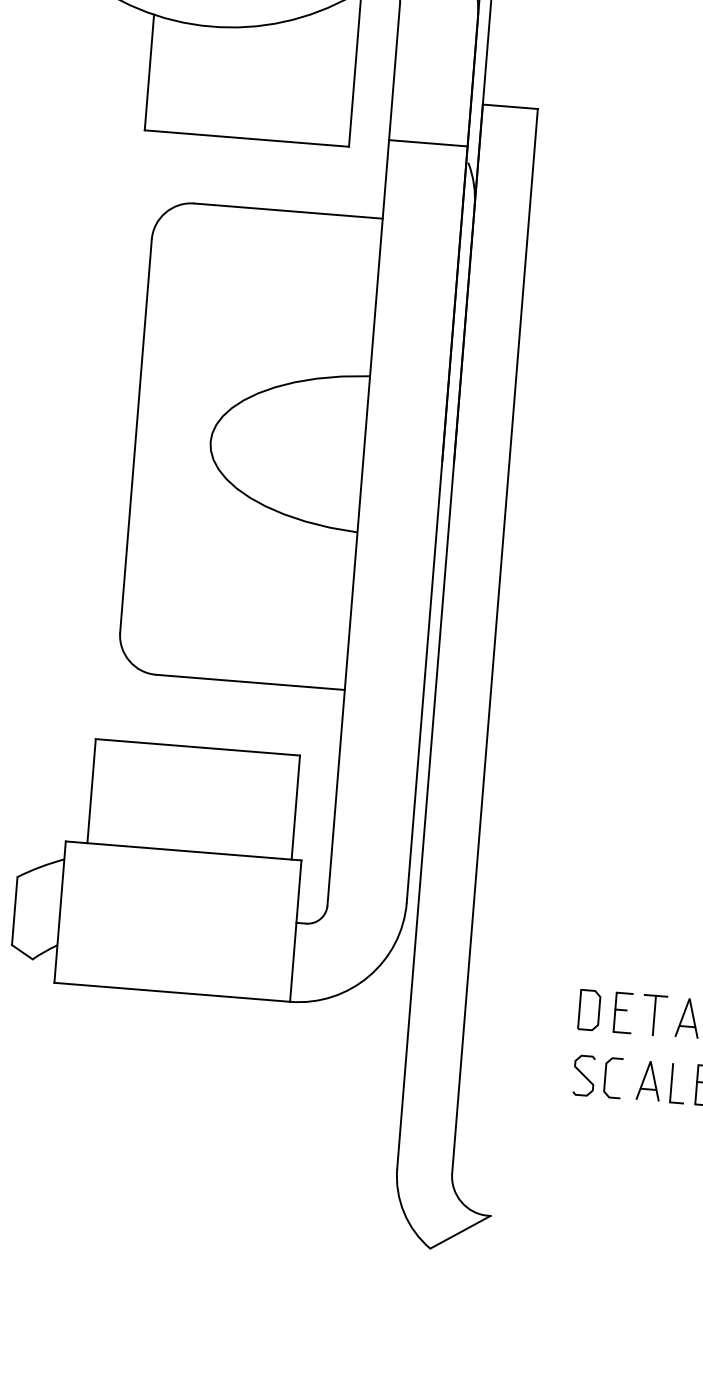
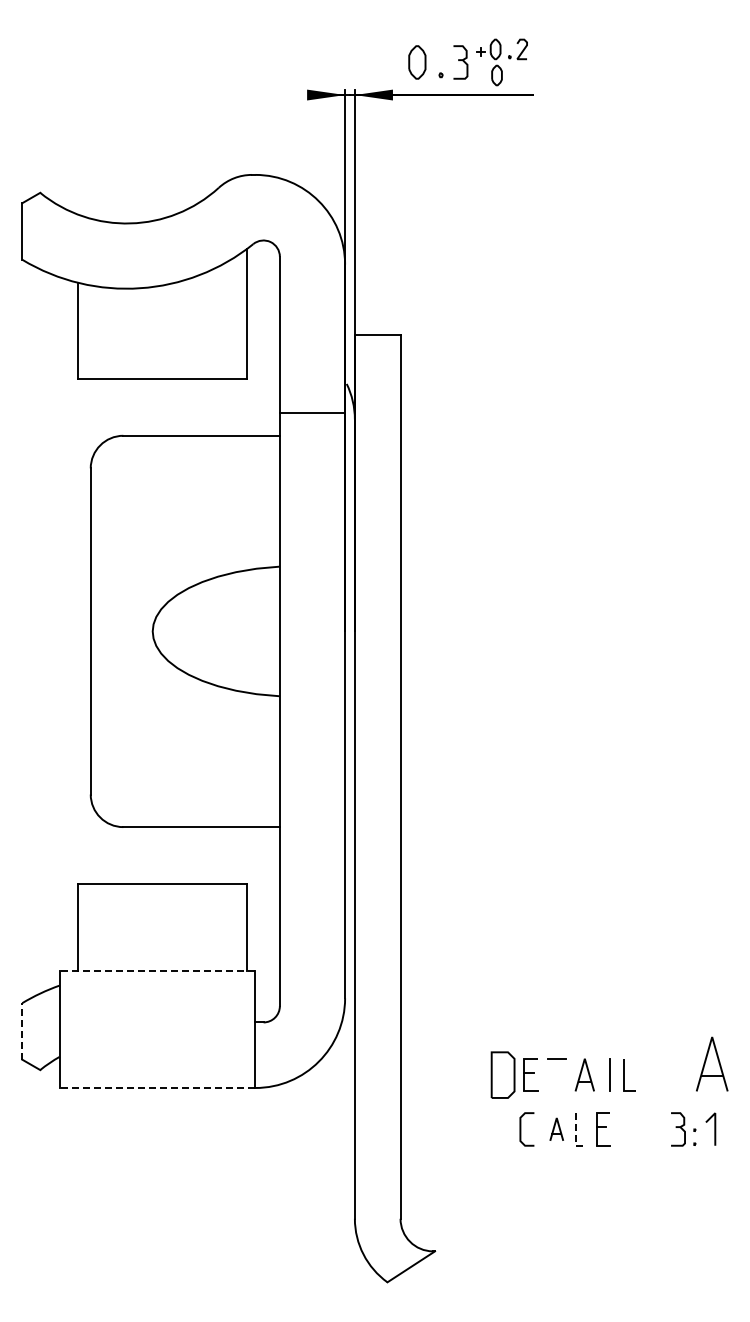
line: (428, 143) -> (312, 412), moved
line: (183, 850) -> (157, 970), solid -> dashed
line: (15, 909) -> (22, 1030), solid -> dashed
line: (172, 992) -> (157, 1088), solid -> dashed
part: (588, 1009) -> (502, 1074), size x1.4
line: (654, 1014) -> (556, 1074), removed
curve: (583, 1075) -> (502, 1129), removed
part: (648, 1080) -> (556, 1129), size x0.7
line: (670, 1090) -> (575, 1135), solid -> dashed

